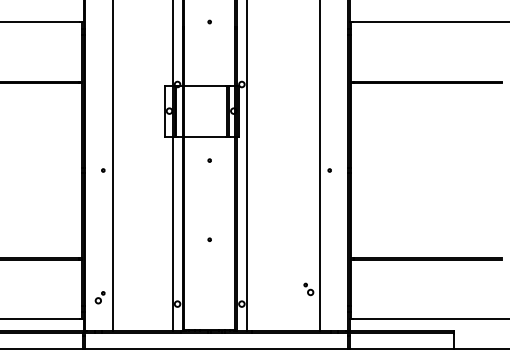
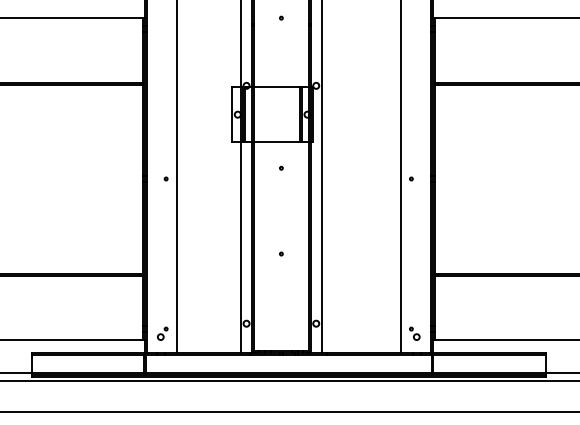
part: (308, 289) -> (414, 333), moved
part: (99, 297) -> (162, 333), moved

